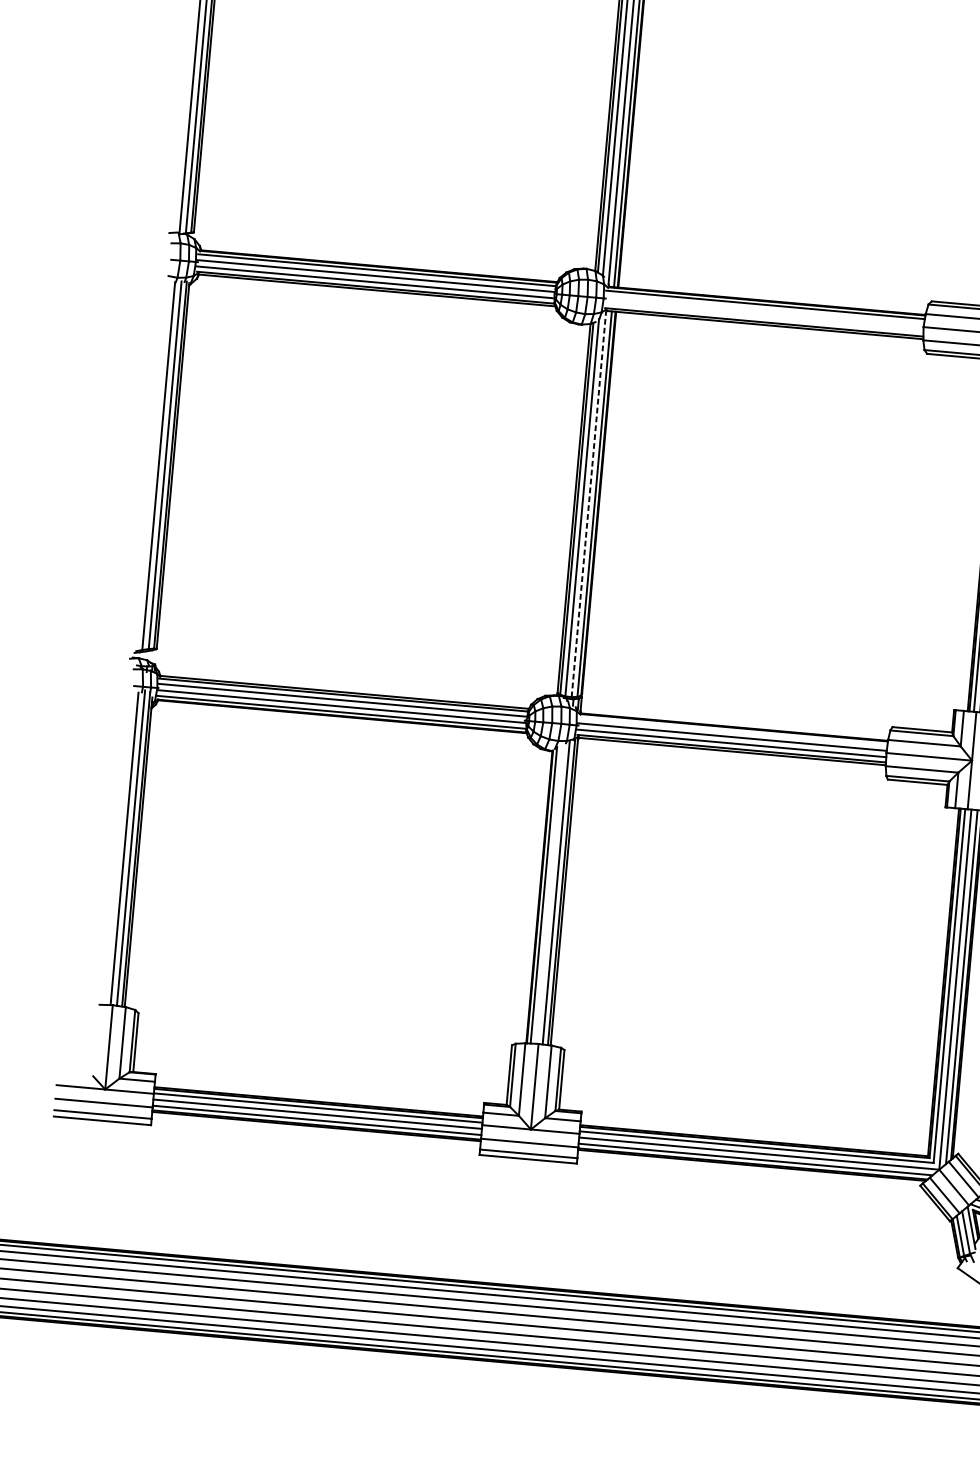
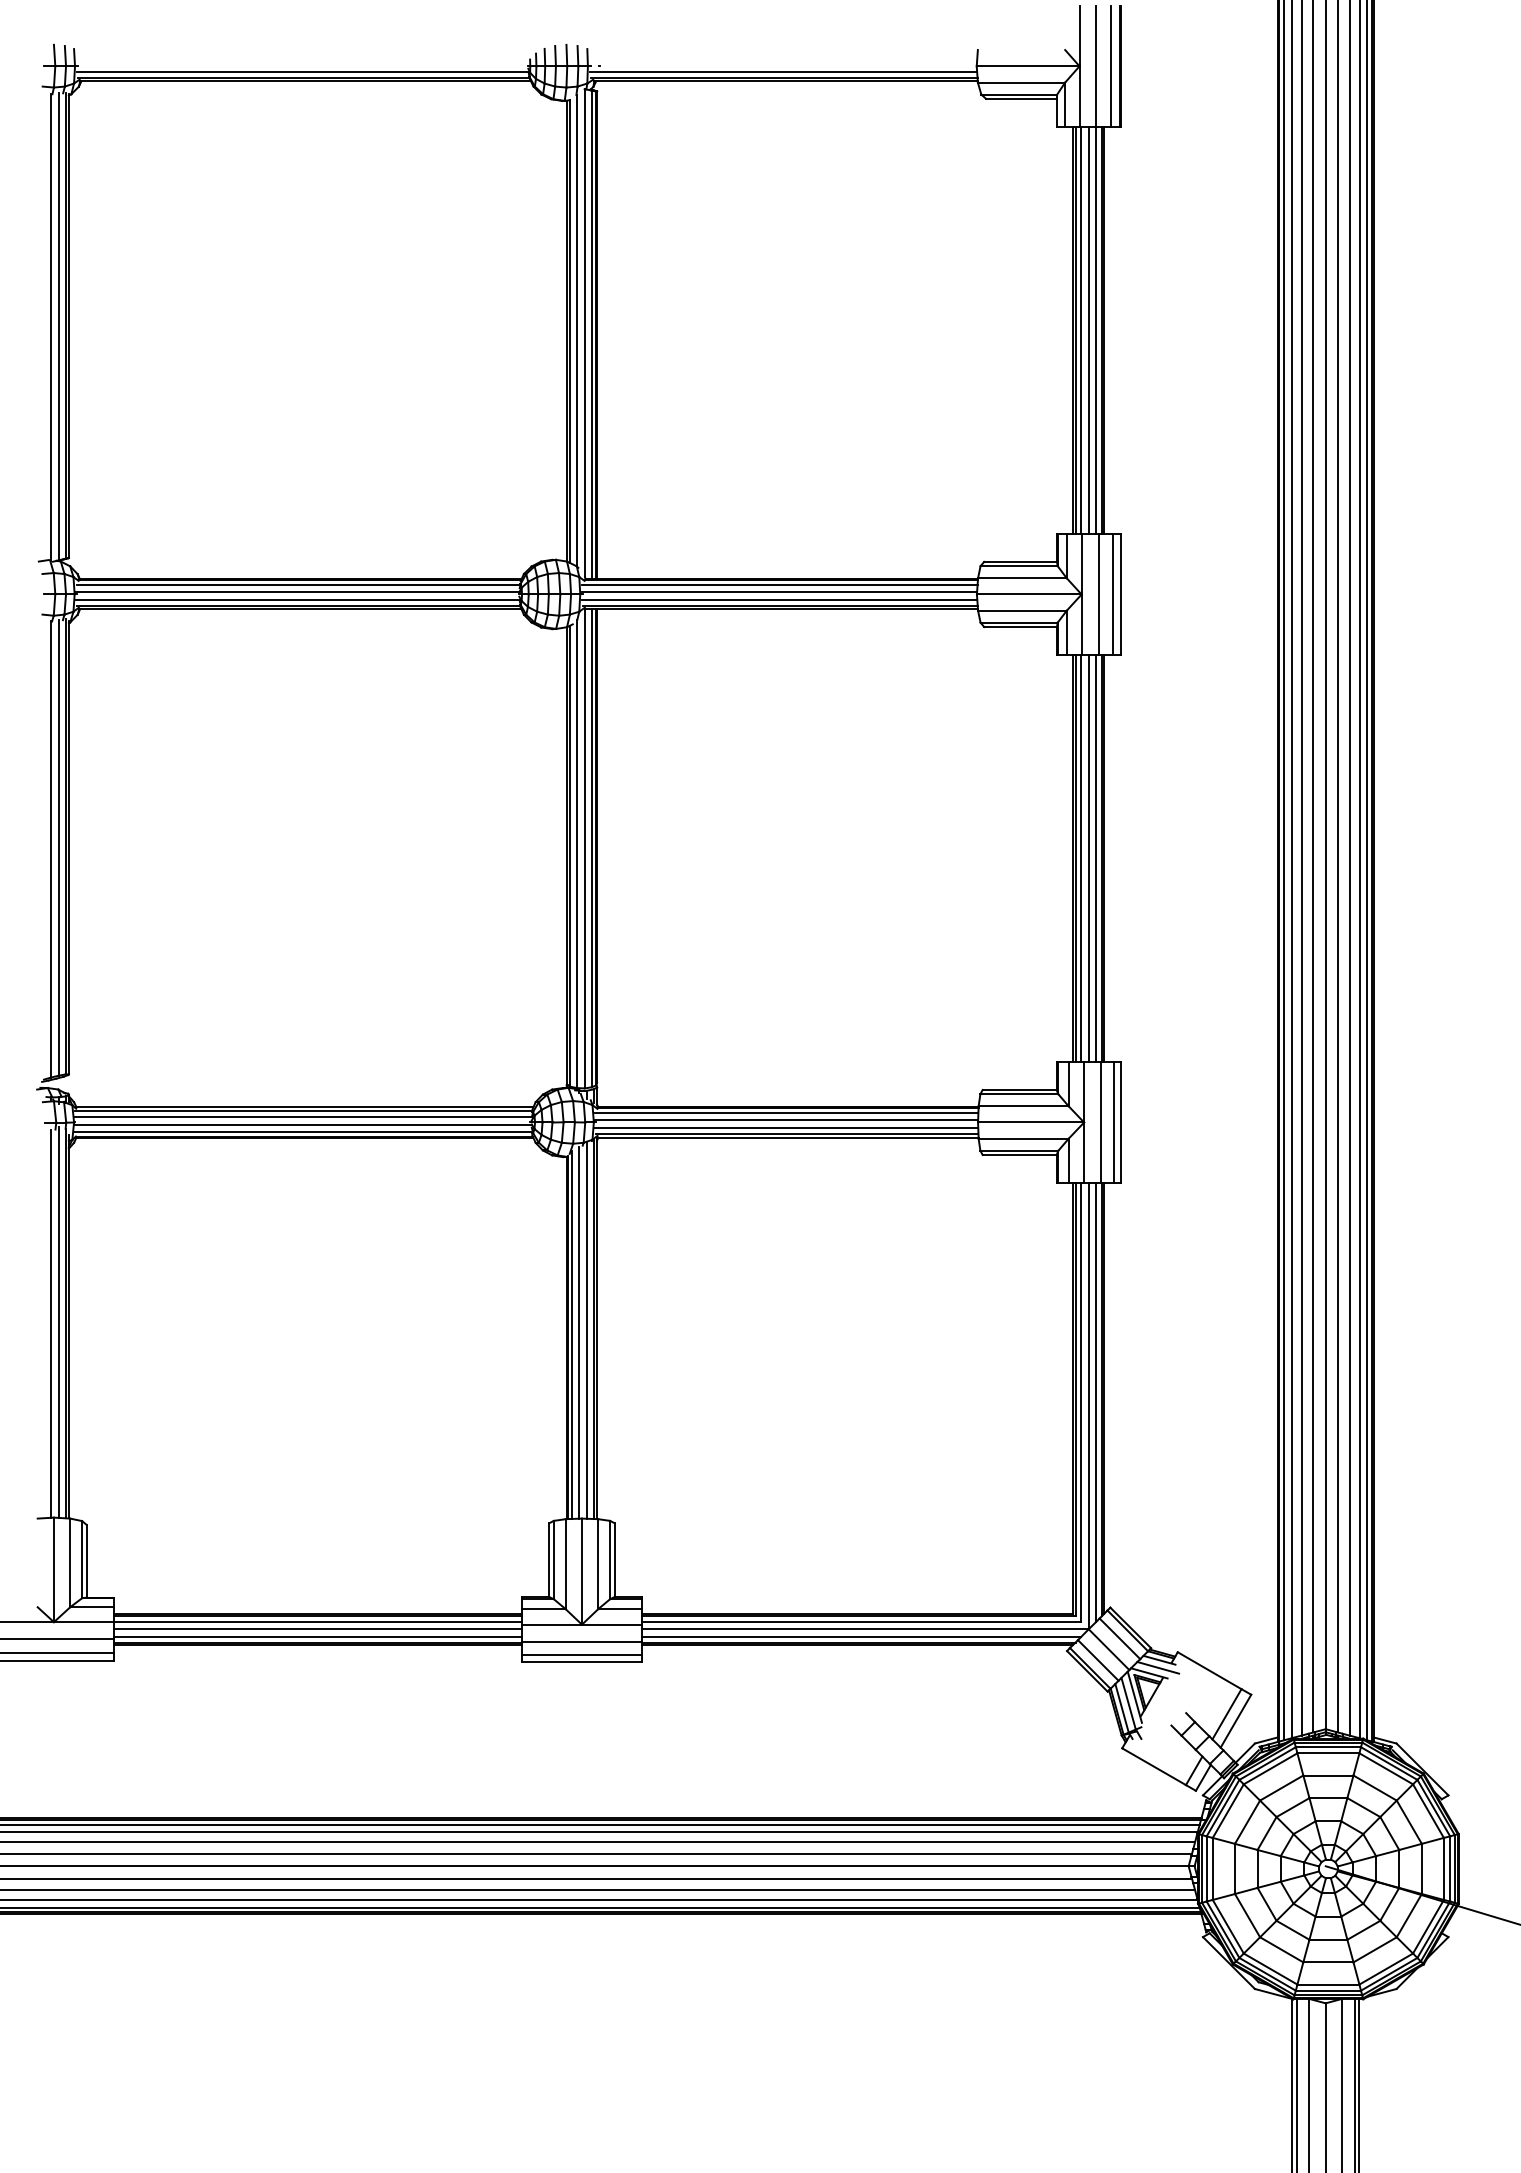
line: (764, 310) -> (779, 591), added
line: (764, 316) -> (779, 599), added
line: (588, 504) -> (584, 849), dashed -> solid
line: (732, 731) -> (786, 1112), added
line: (549, 893) -> (579, 1332), added

